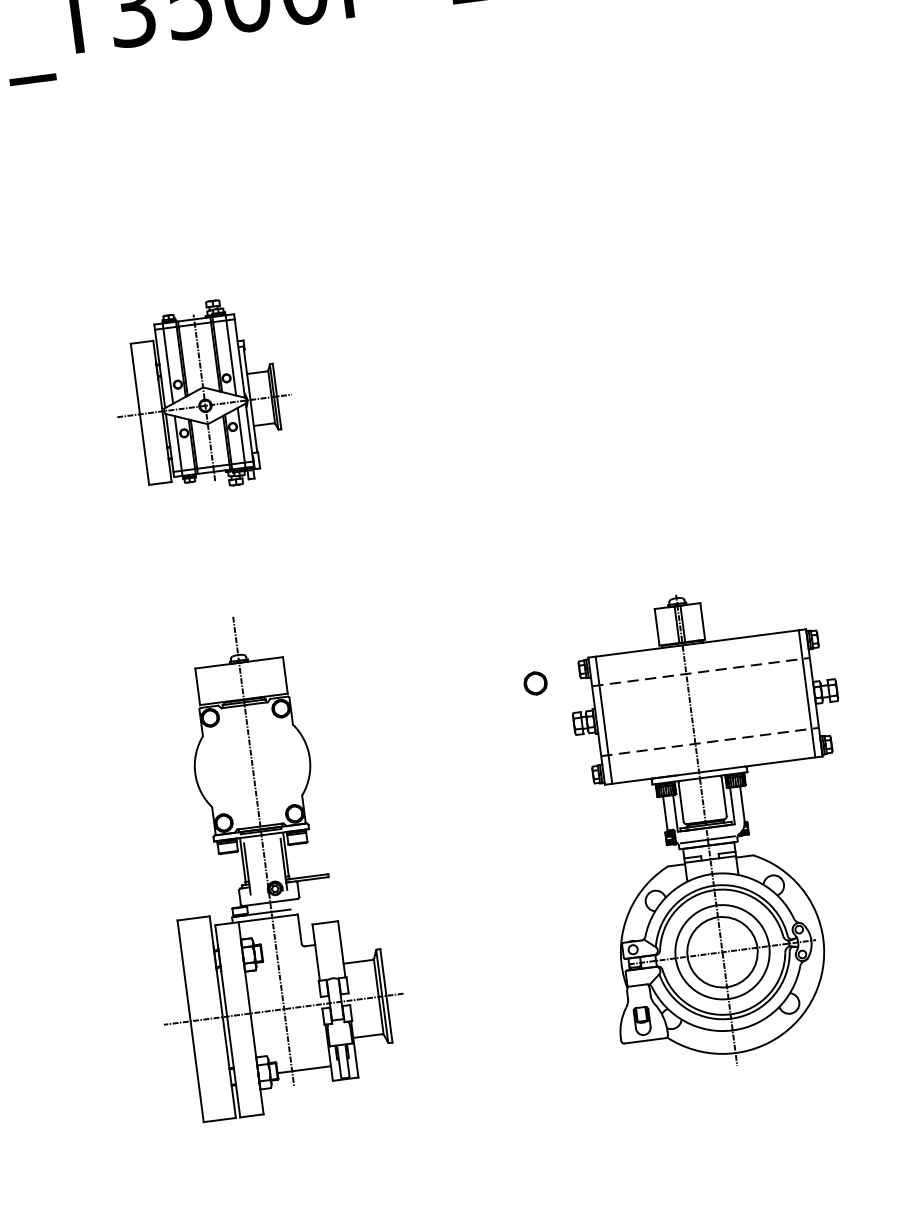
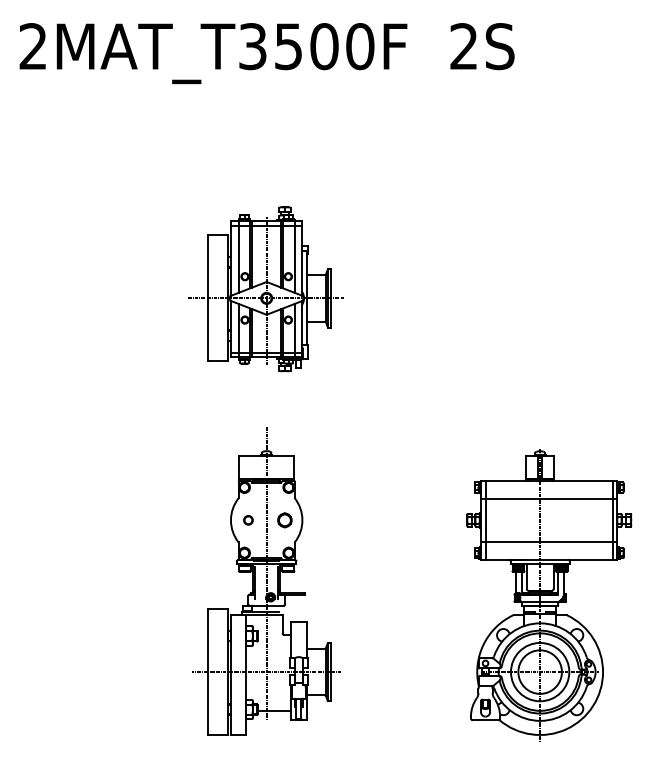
part: (202, 396) -> (265, 289), size x1.43
line: (701, 671) -> (549, 498), dashed -> solid
part: (534, 683) -> (284, 520), moved
line: (710, 742) -> (549, 542), dashed -> solid
part: (223, 769) -> (248, 520), added

